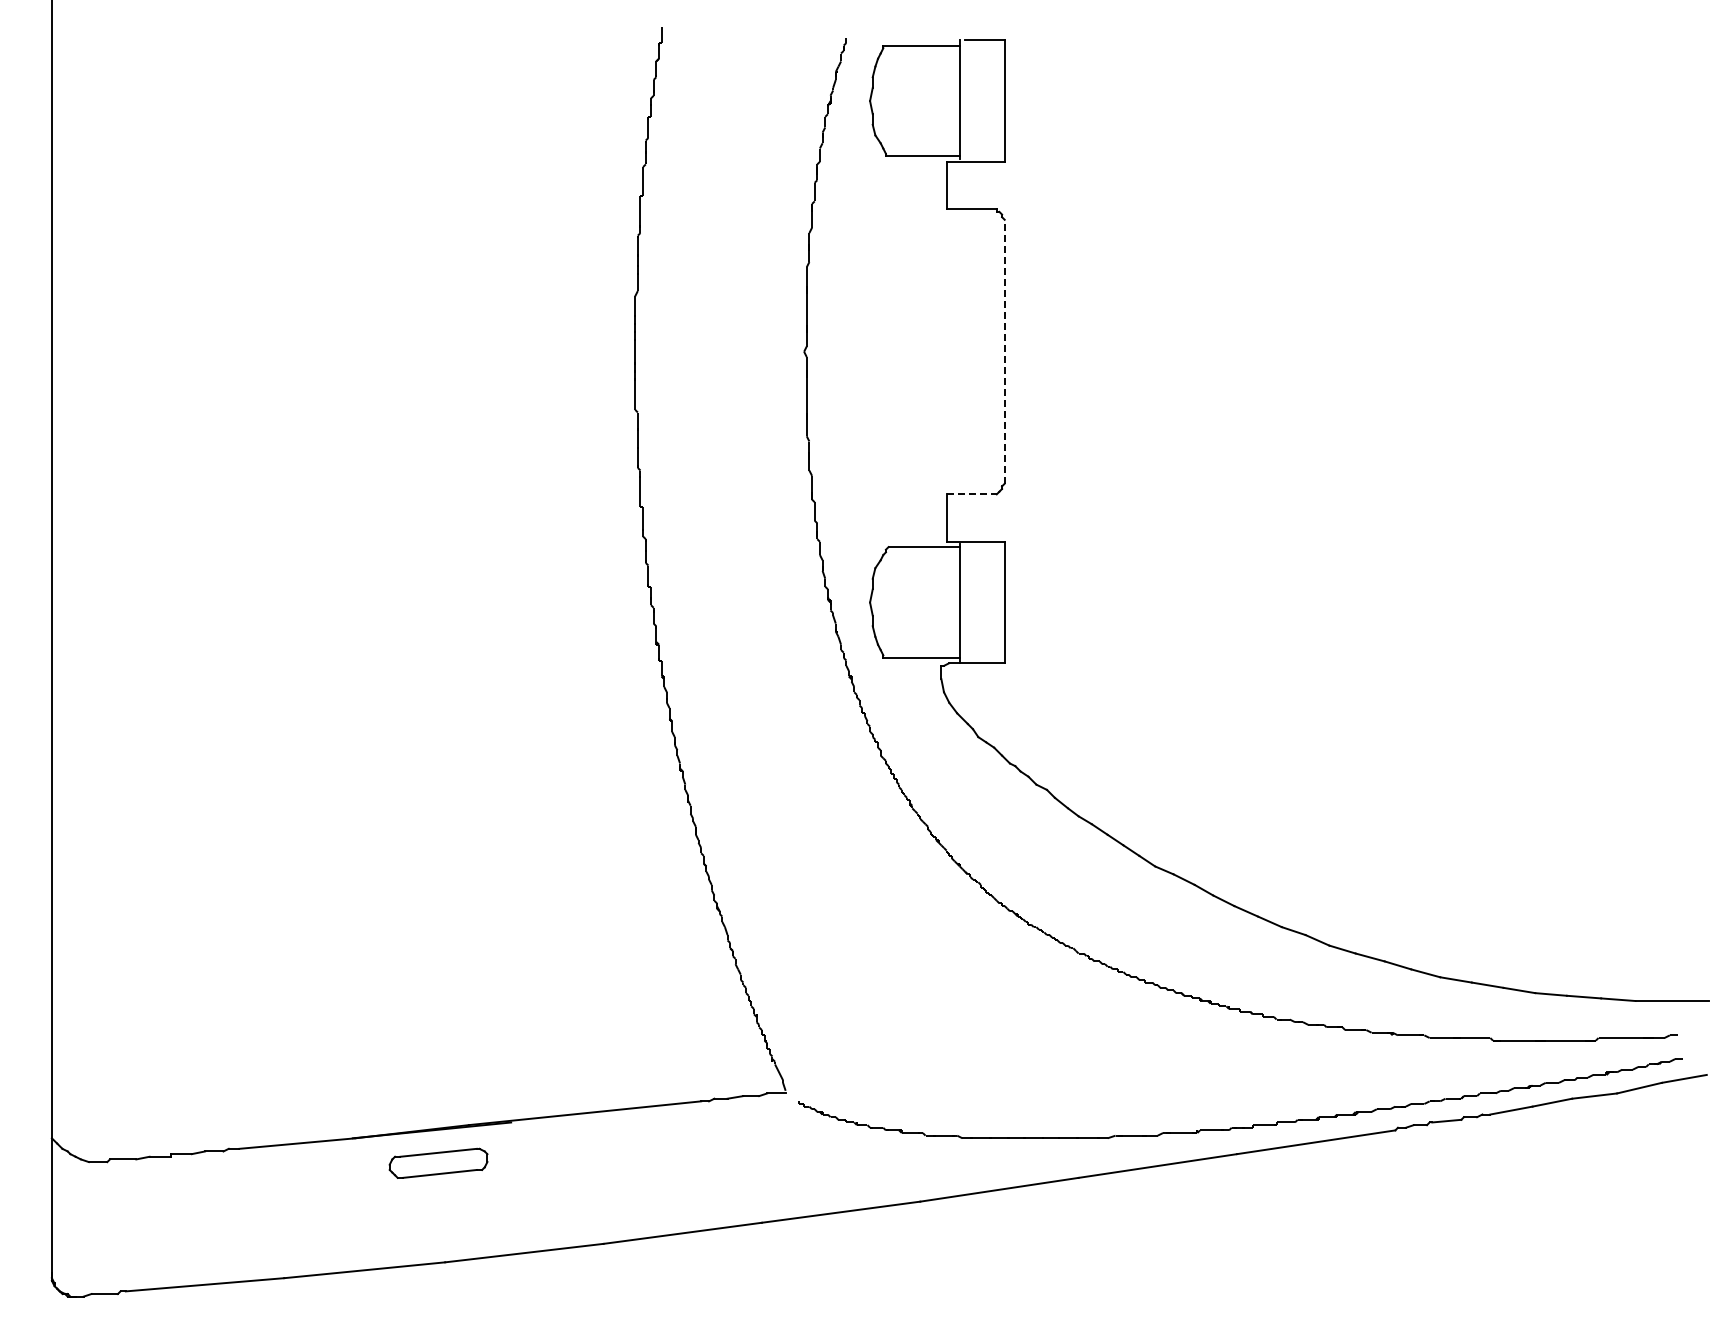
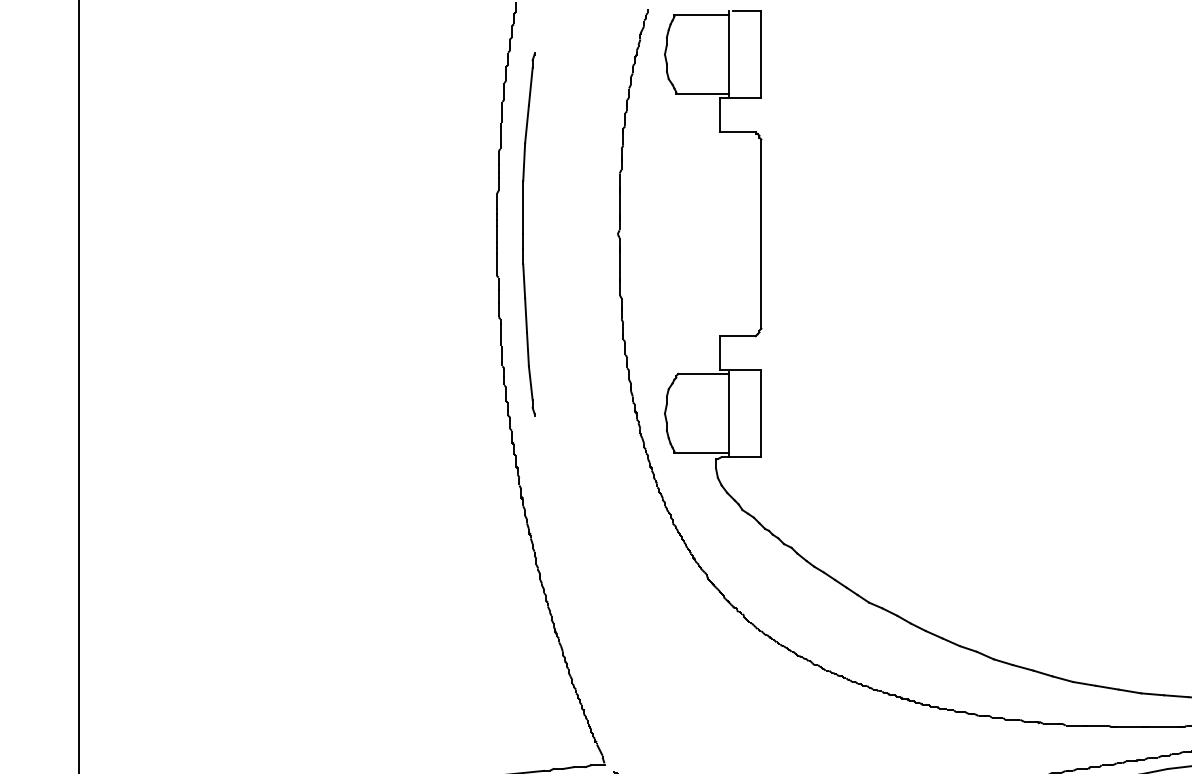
part: (672, 351) -> (523, 233), added
line: (1004, 351) -> (761, 233), dashed -> solid
line: (972, 494) -> (738, 336), dashed -> solid

